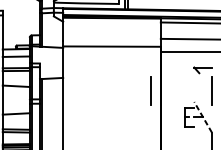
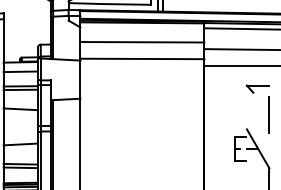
line: (112, 33) -> (142, 42), added
line: (150, 90) -> (191, 114), removed
line: (202, 117) -> (257, 148), dashed -> solid

